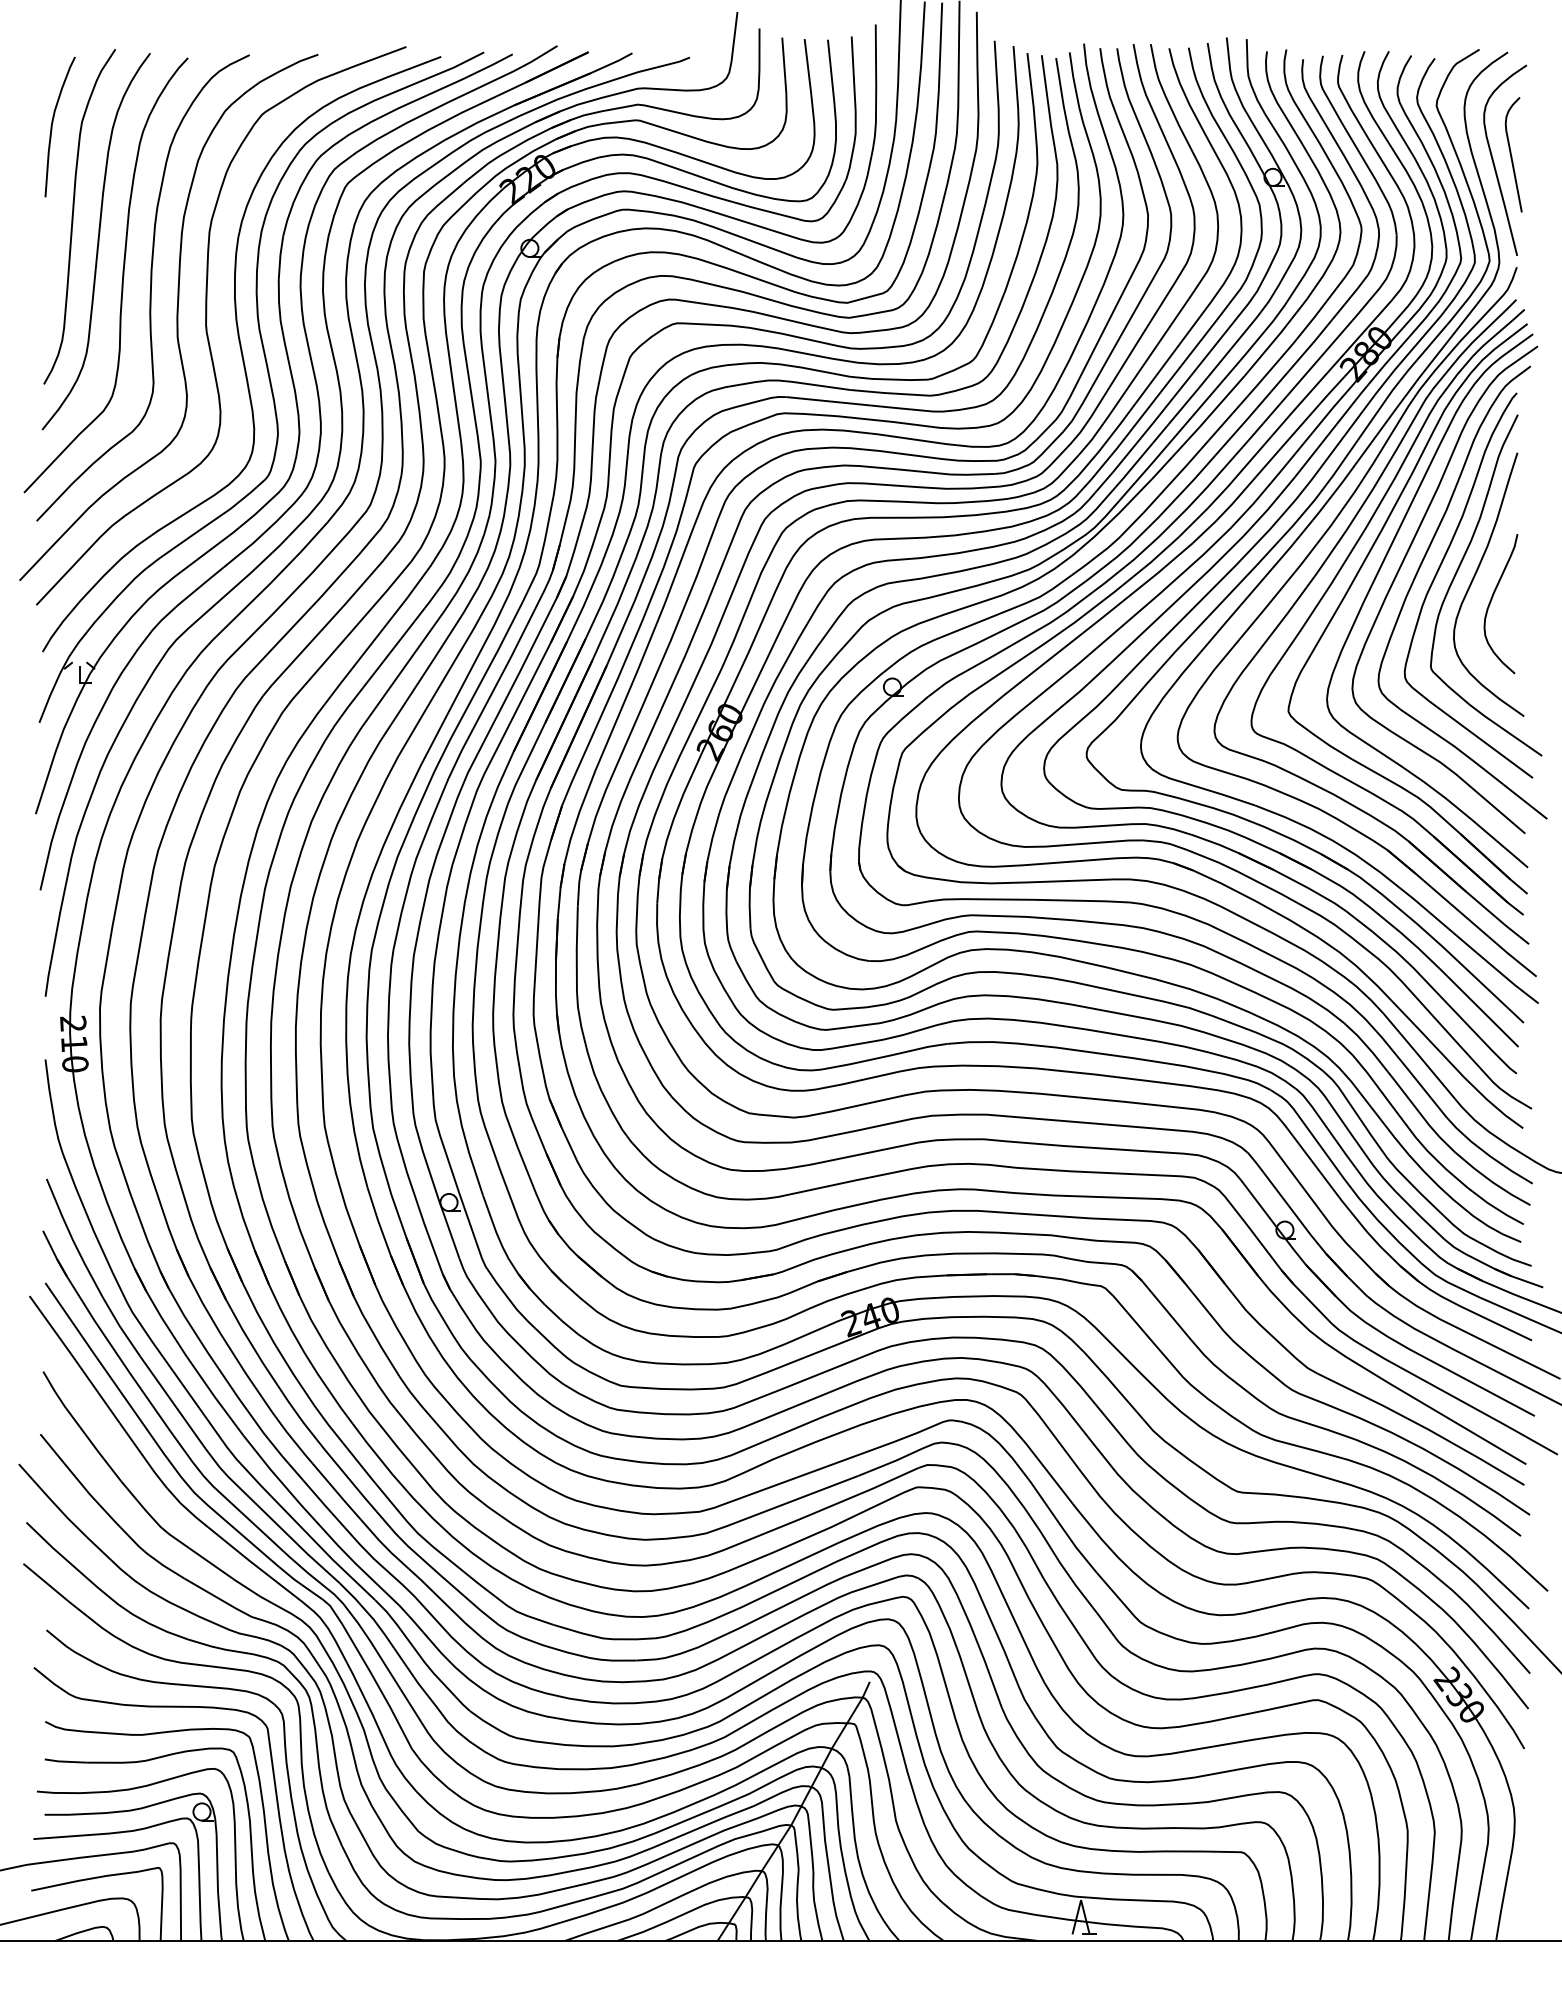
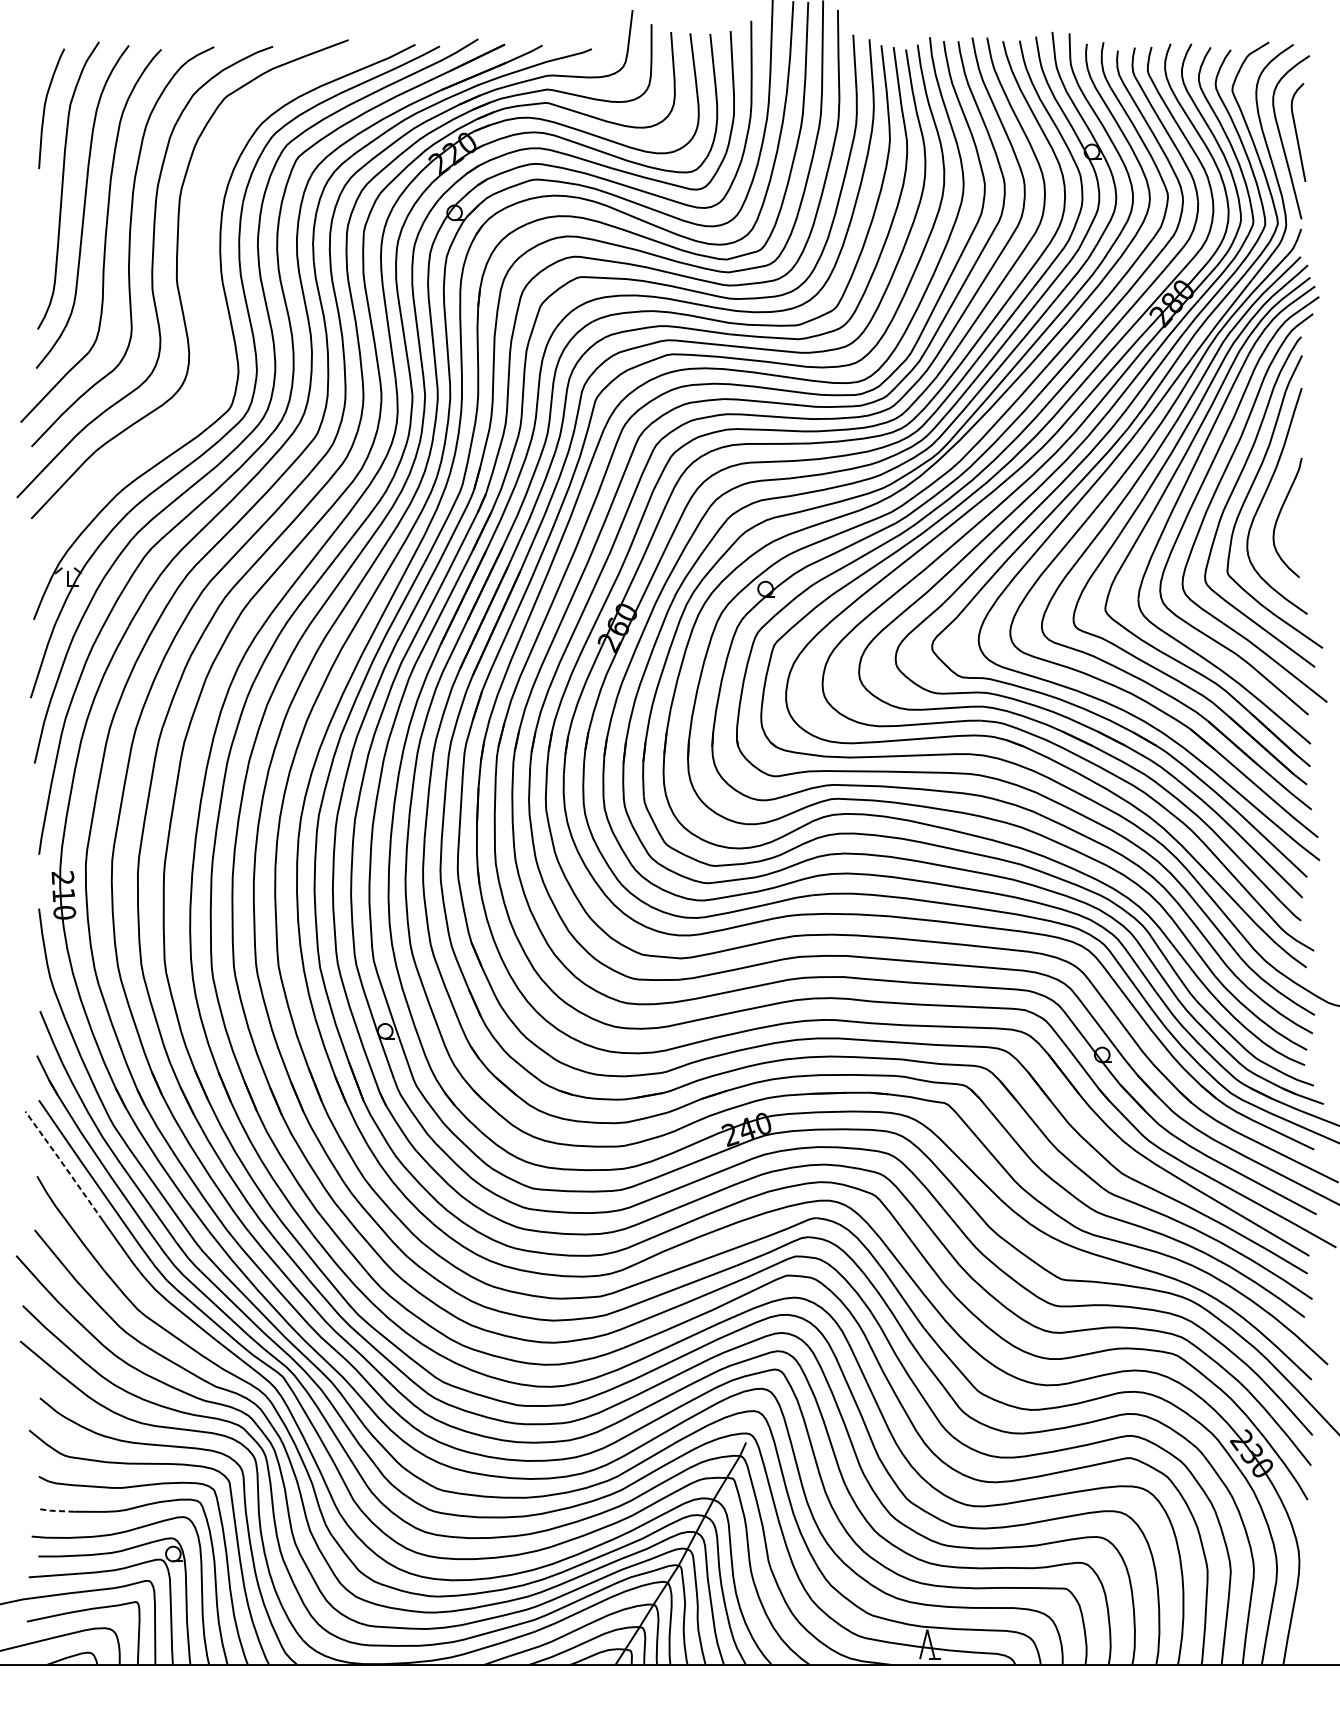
curve: (241, 354) -> (207, 303), removed
line: (74, 1358) -> (63, 1165), solid -> dashed
line: (65, 1761) -> (56, 1510), solid -> dashed

